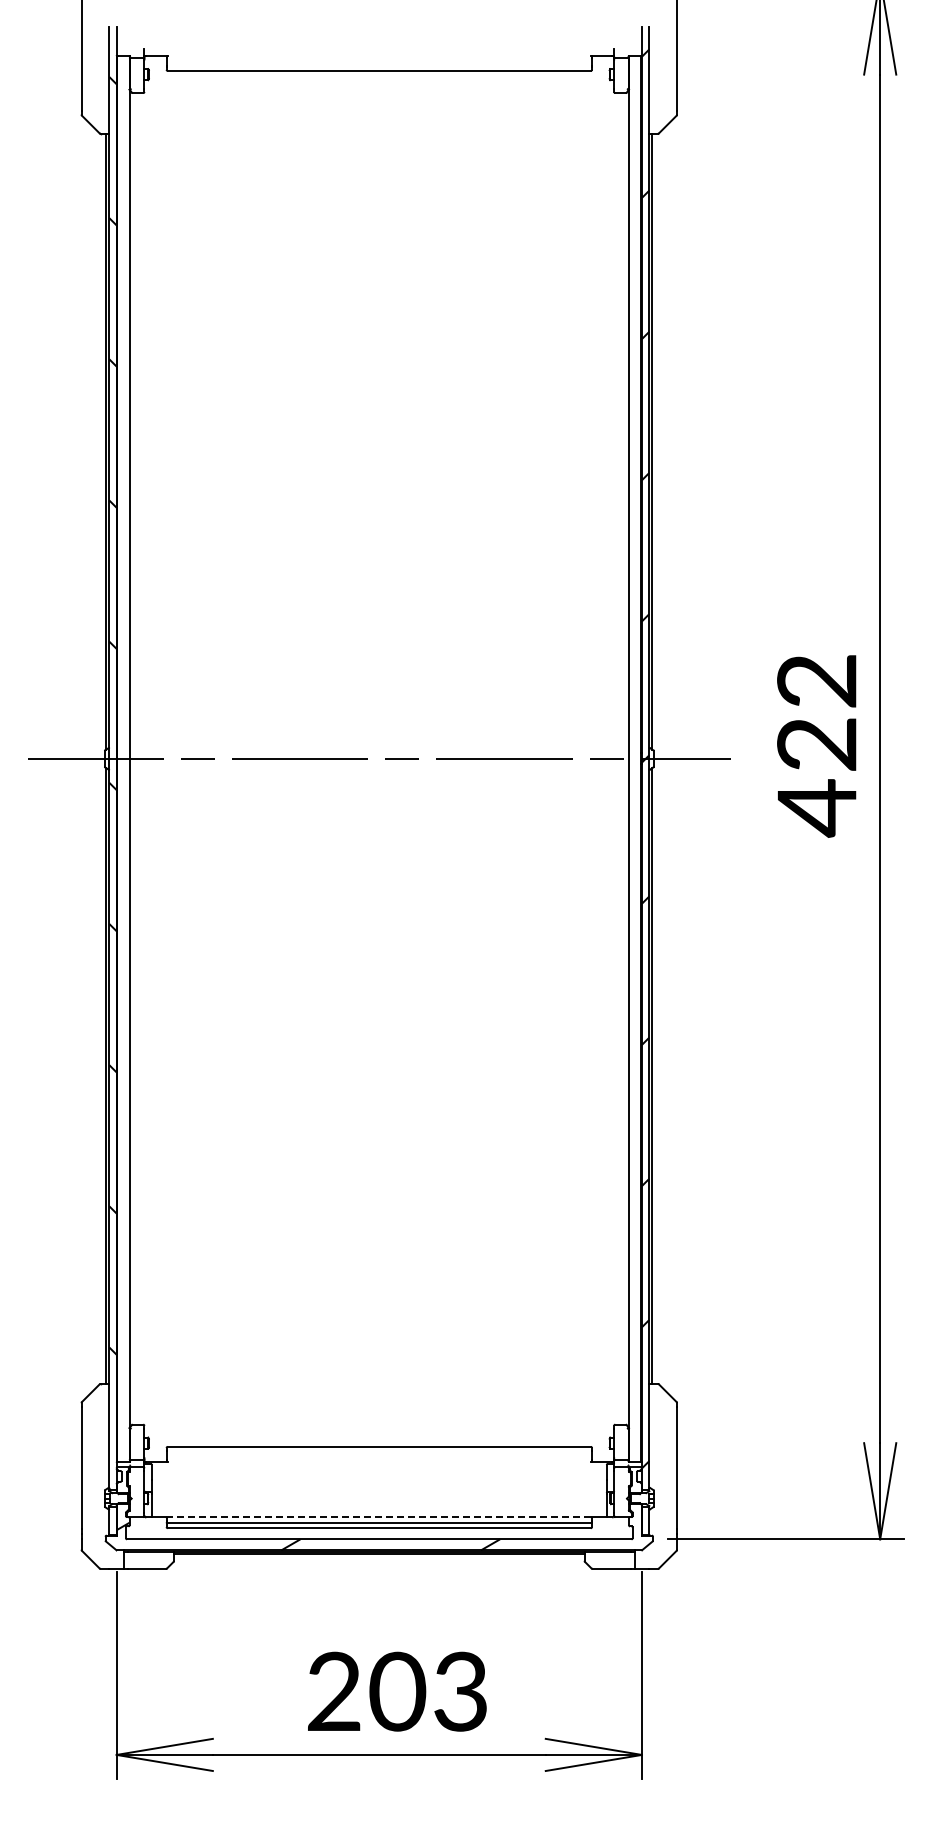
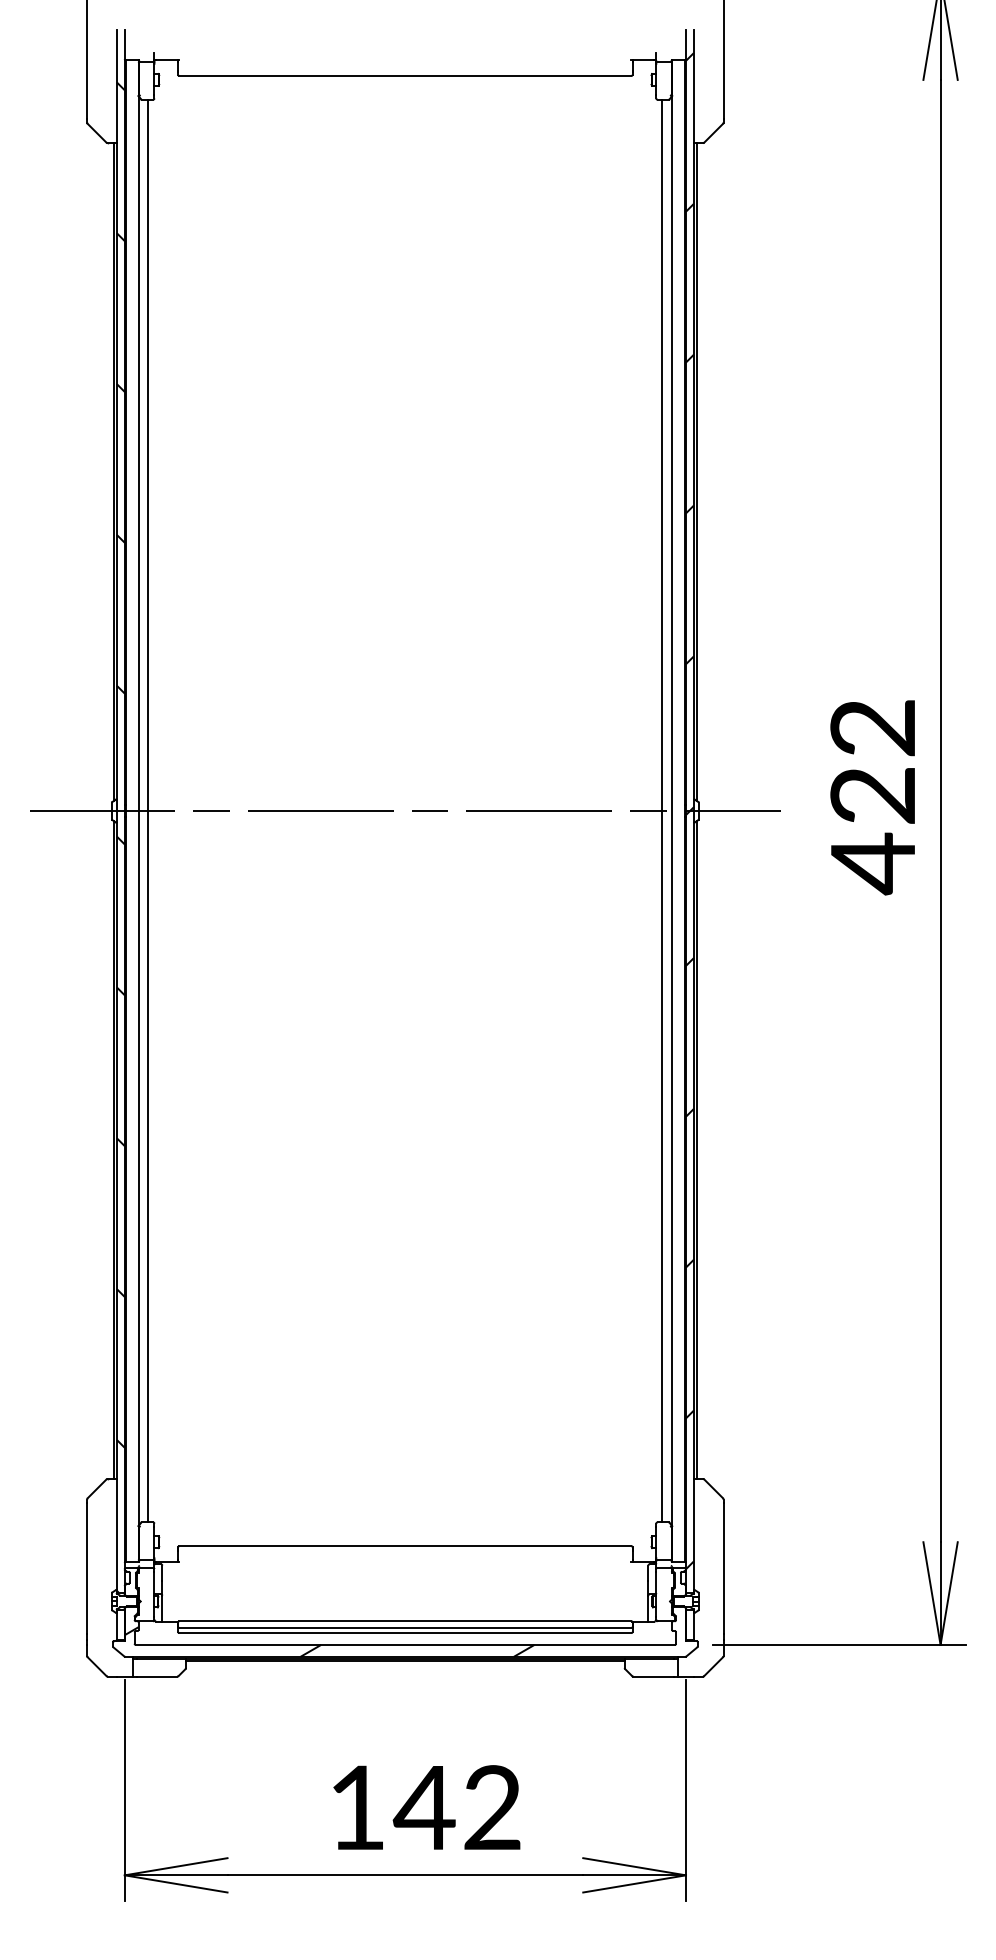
line: (138, 758) -> (148, 810), added
line: (619, 758) -> (662, 810), added
line: (379, 1517) -> (405, 1621), dashed -> solid
text: (397, 1691) -> (424, 1807), 203 -> 142

